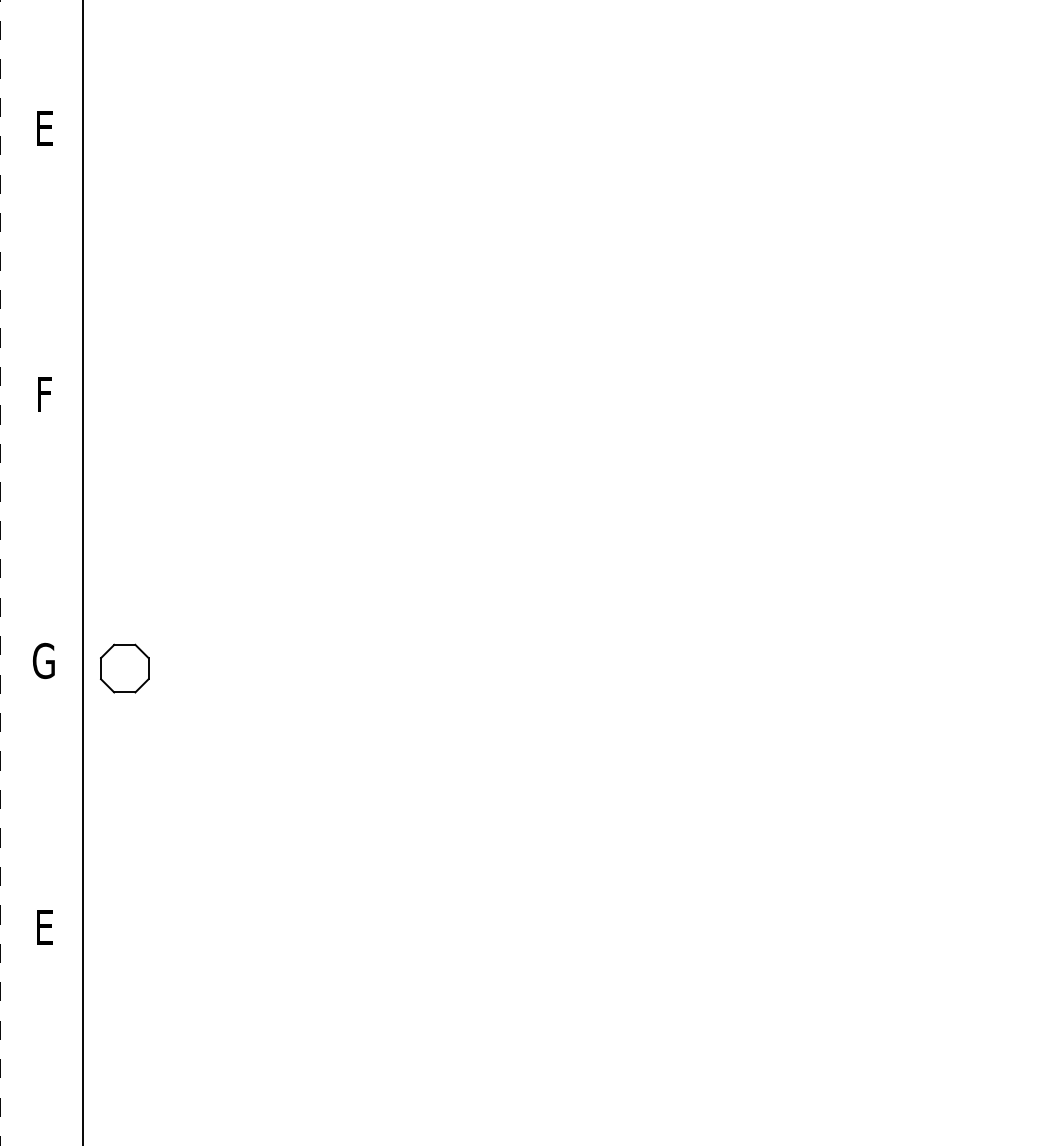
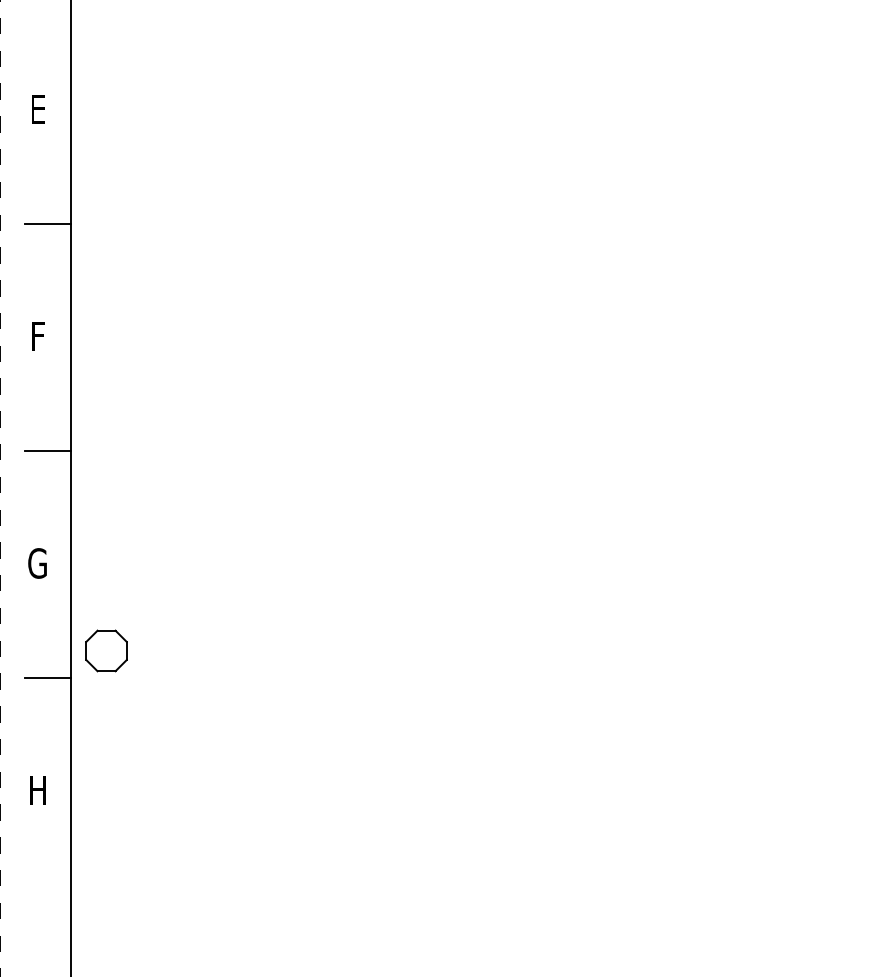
line: (56, 262) -> (48, 223), added
line: (56, 528) -> (48, 450), added
part: (124, 668) -> (106, 650), moved
line: (56, 795) -> (48, 678), added
text: (44, 927) -> (38, 790), E -> H

